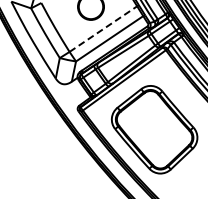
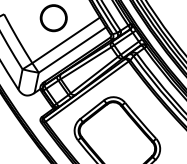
line: (103, 29) -> (66, 40), dashed -> solid

